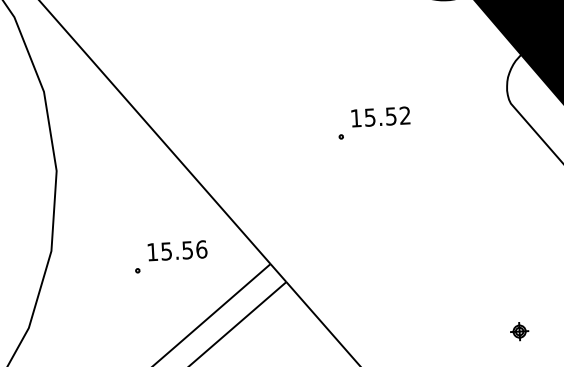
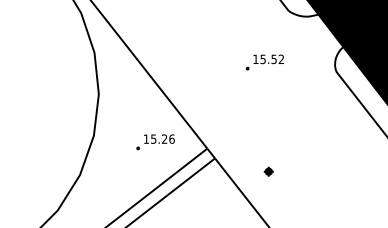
part: (373, 123) -> (264, 62), moved
text: (187, 249) -> (164, 138), 15.56 -> 15.26
part: (519, 331) -> (268, 171), moved

